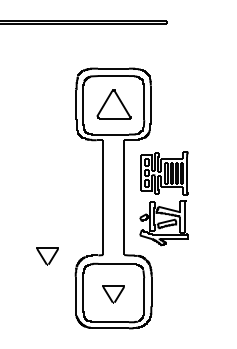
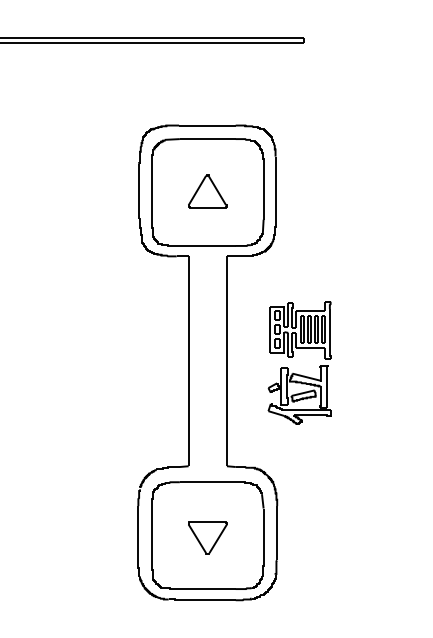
part: (113, 104) -> (207, 191), size x0.62
part: (163, 198) -> (298, 362), size x0.71
part: (47, 256) -> (86, 468), removed

